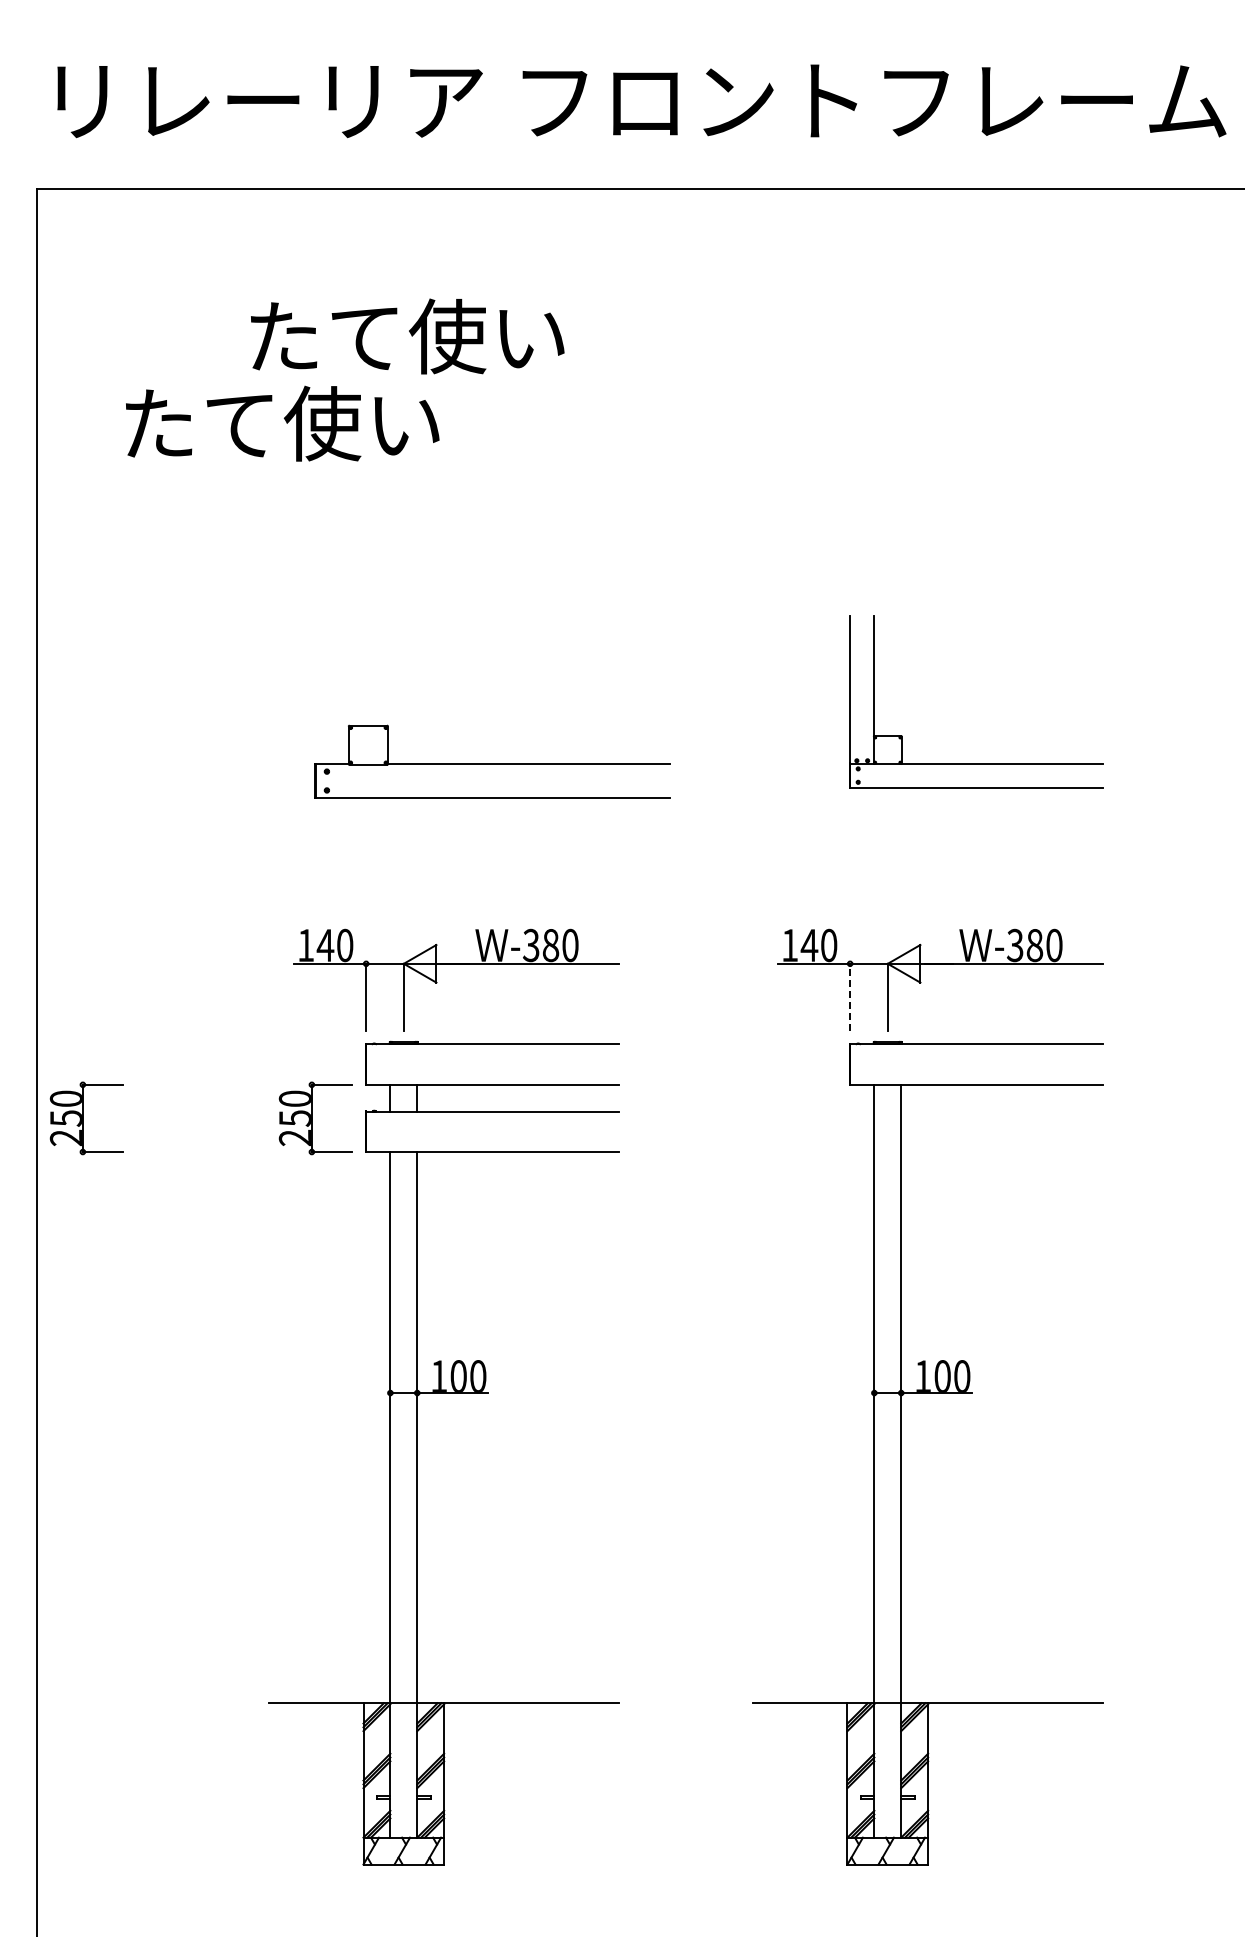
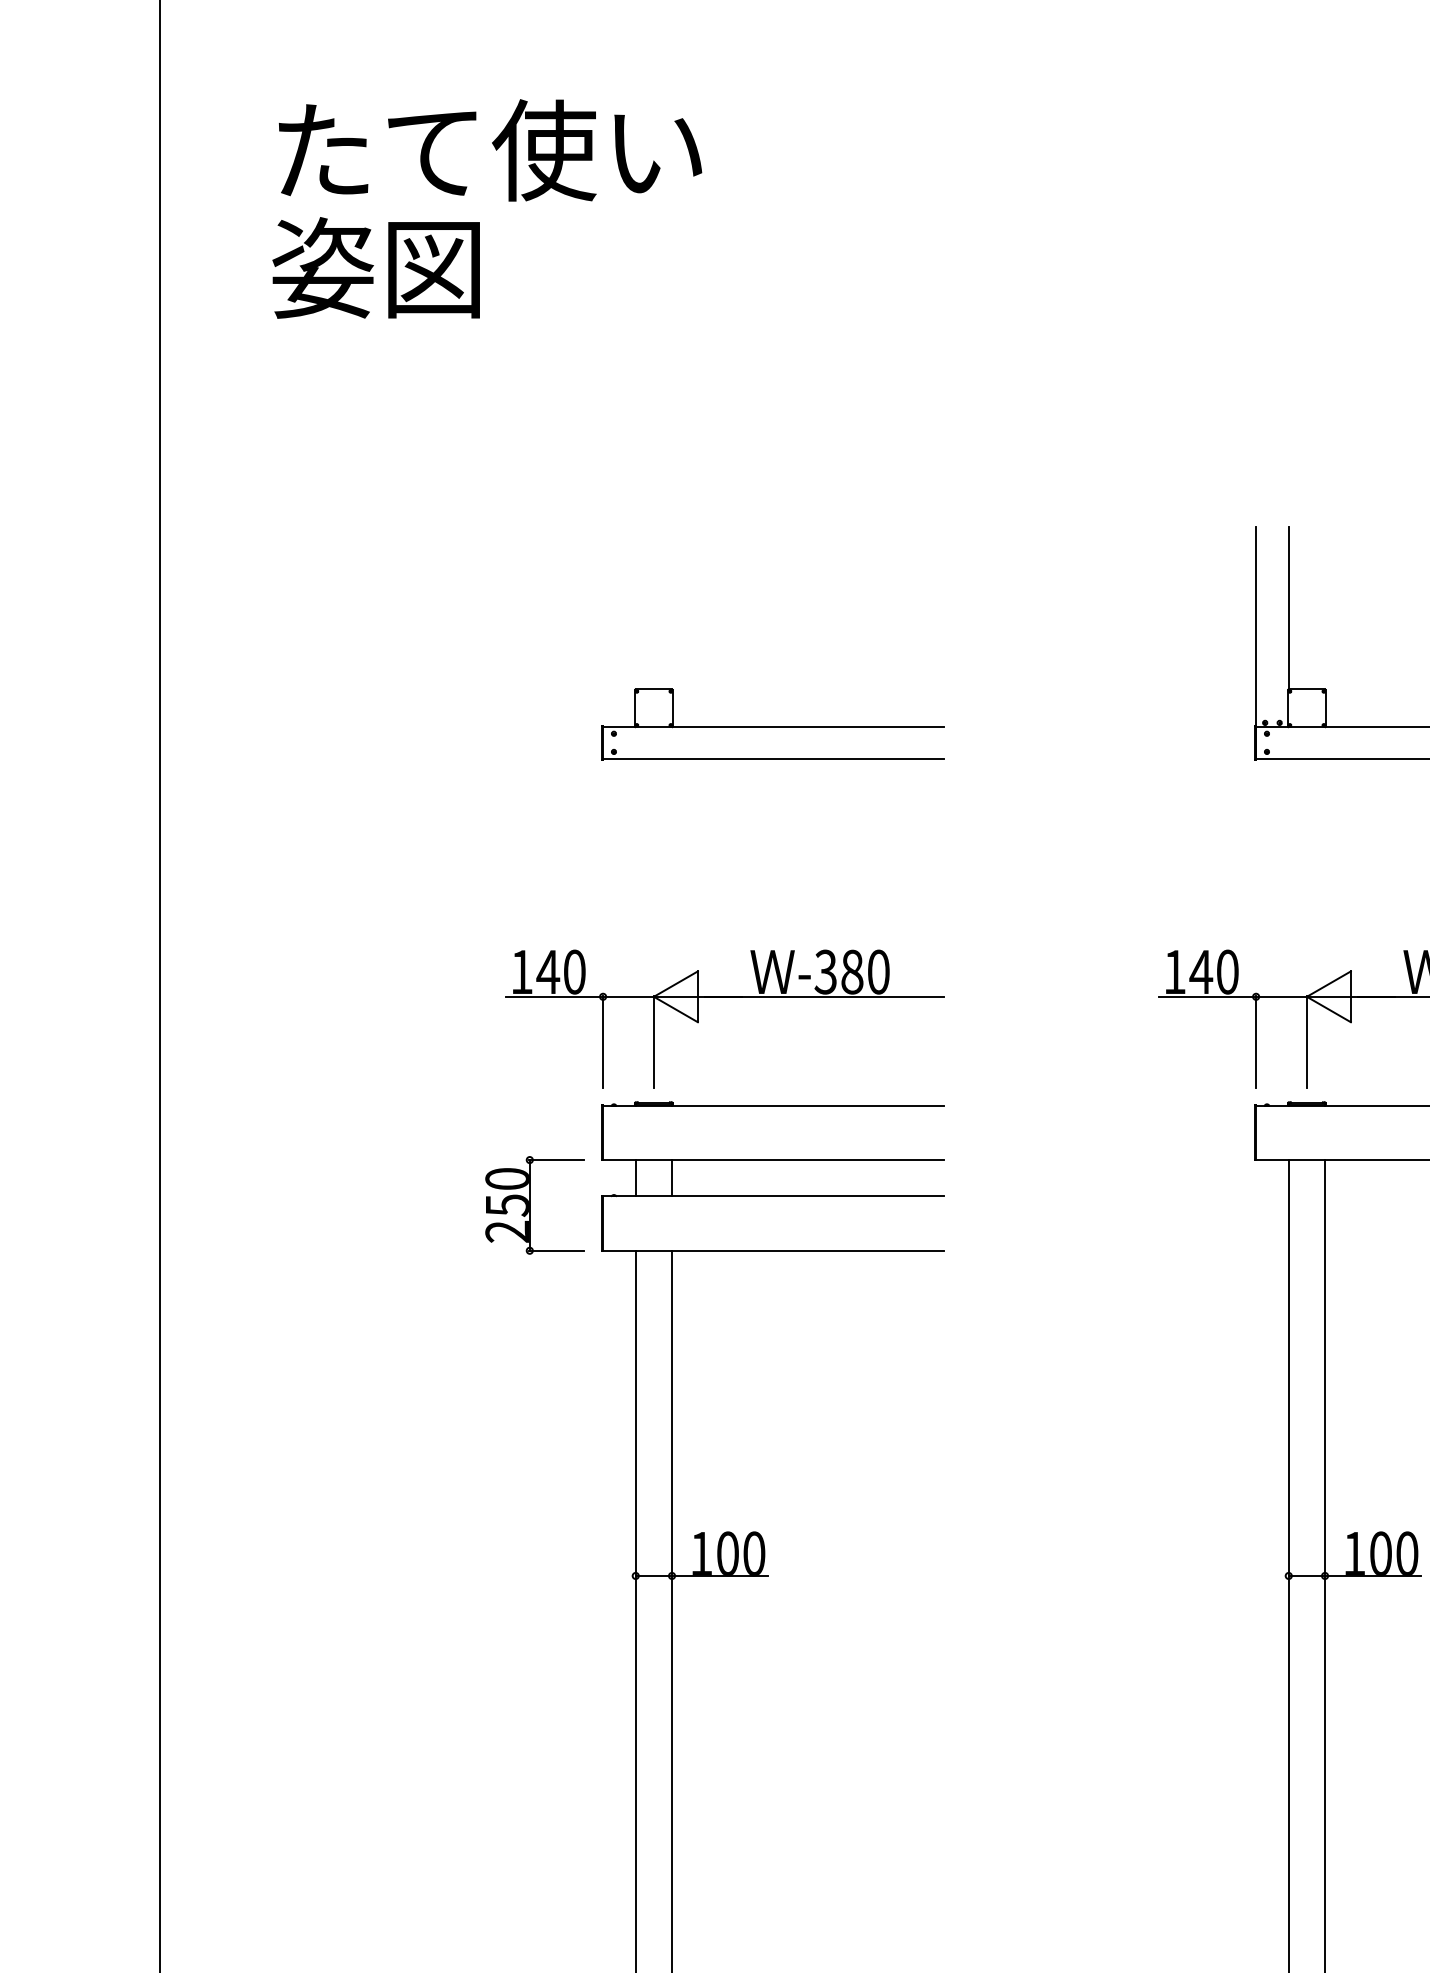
text: (407, 336) -> (490, 150), moved
text: (280, 423) -> (487, 267), たて使い -> 姿図
part: (492, 761) -> (773, 723), size x0.71
line: (850, 997) -> (1256, 1042), dashed -> solid
part: (86, 1118) -> (225, 1205), removed

